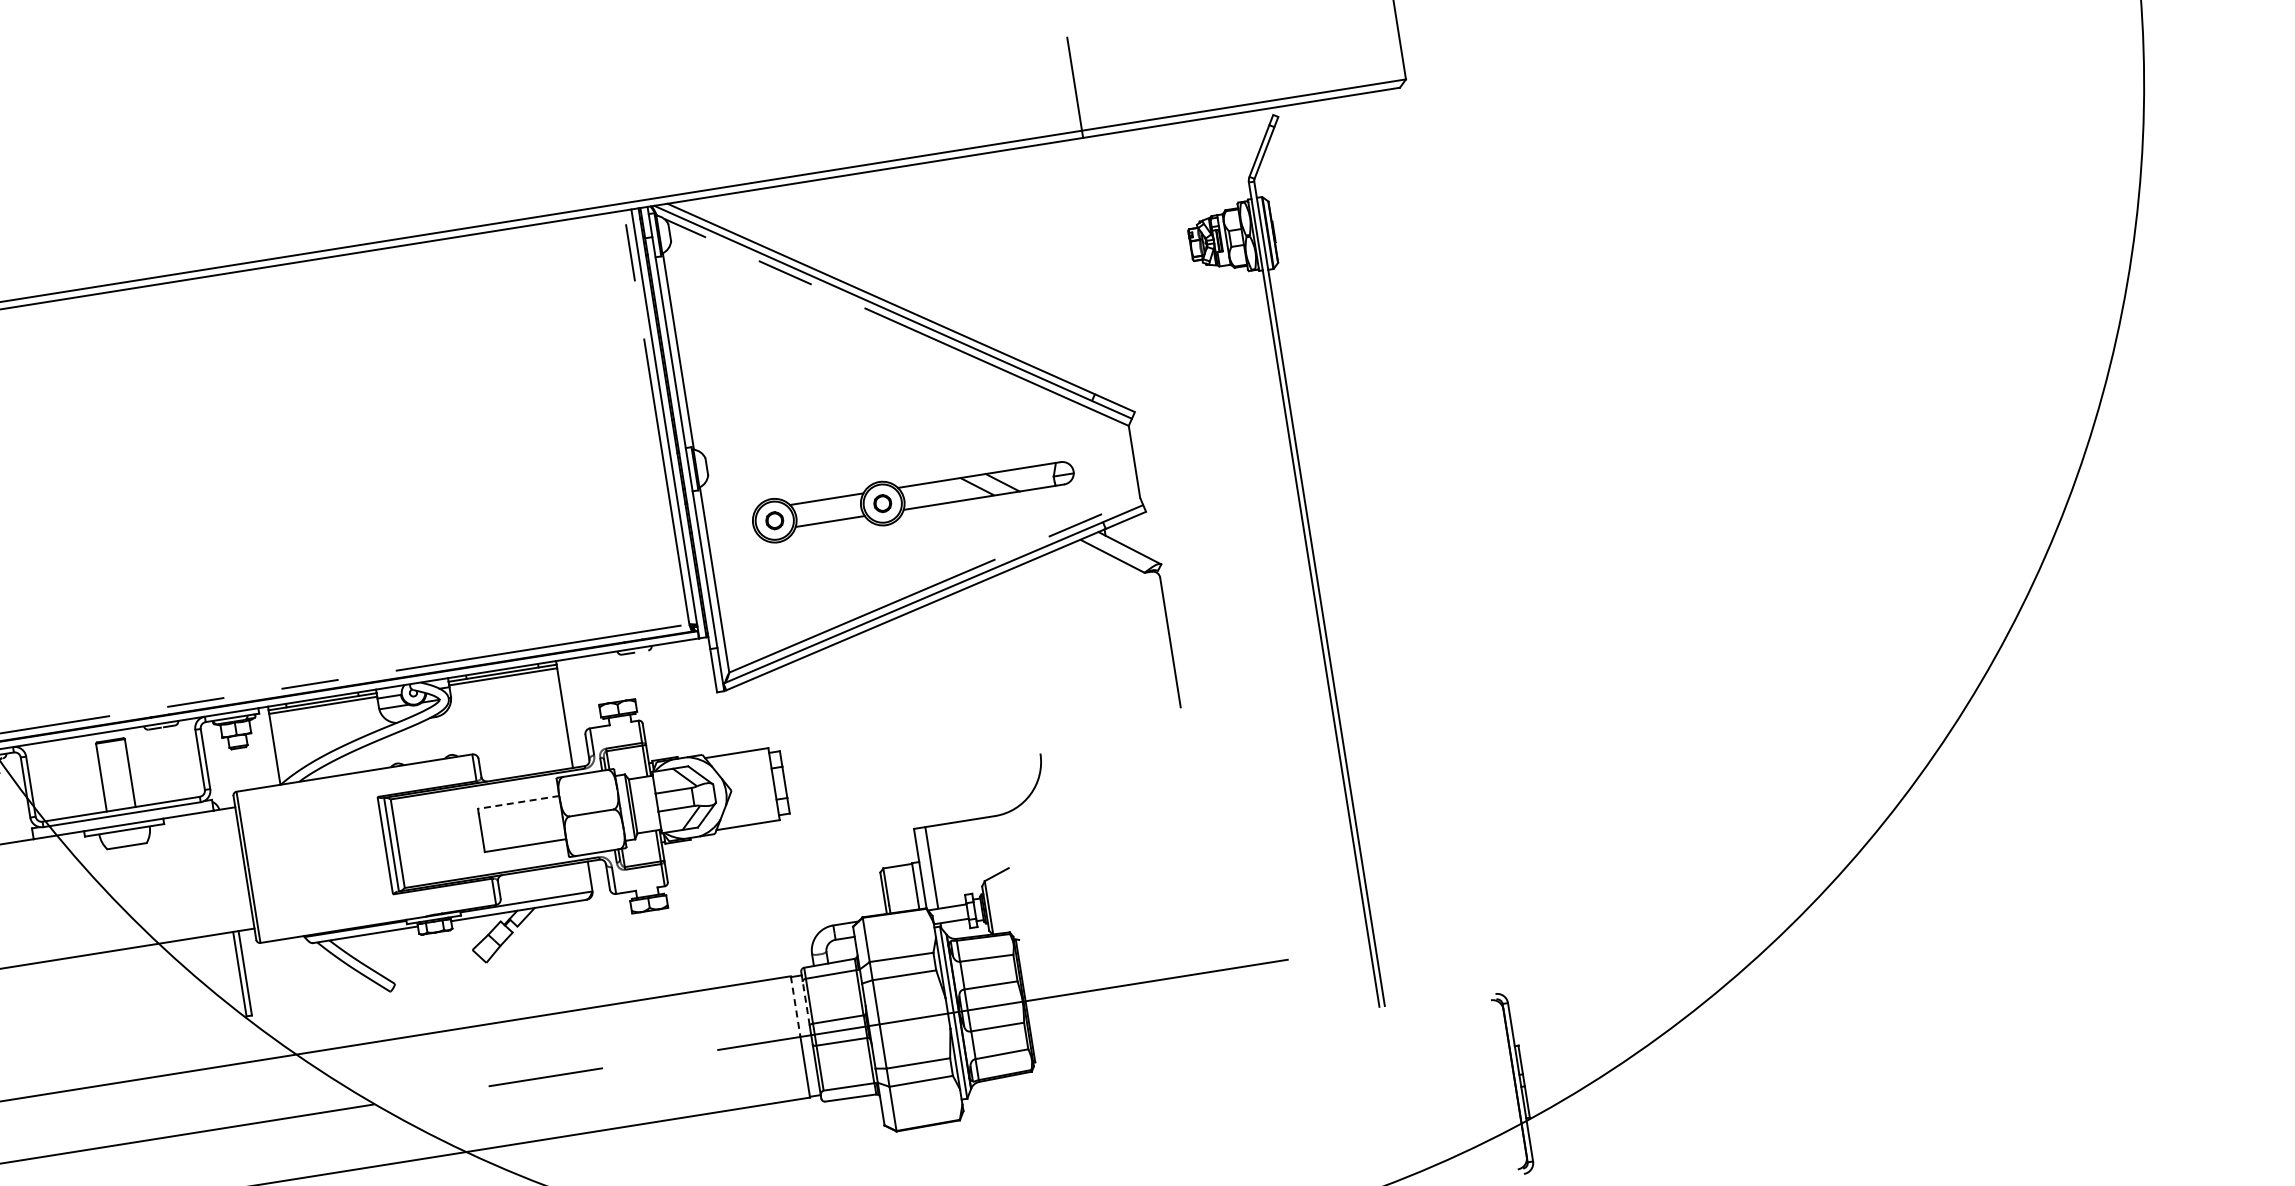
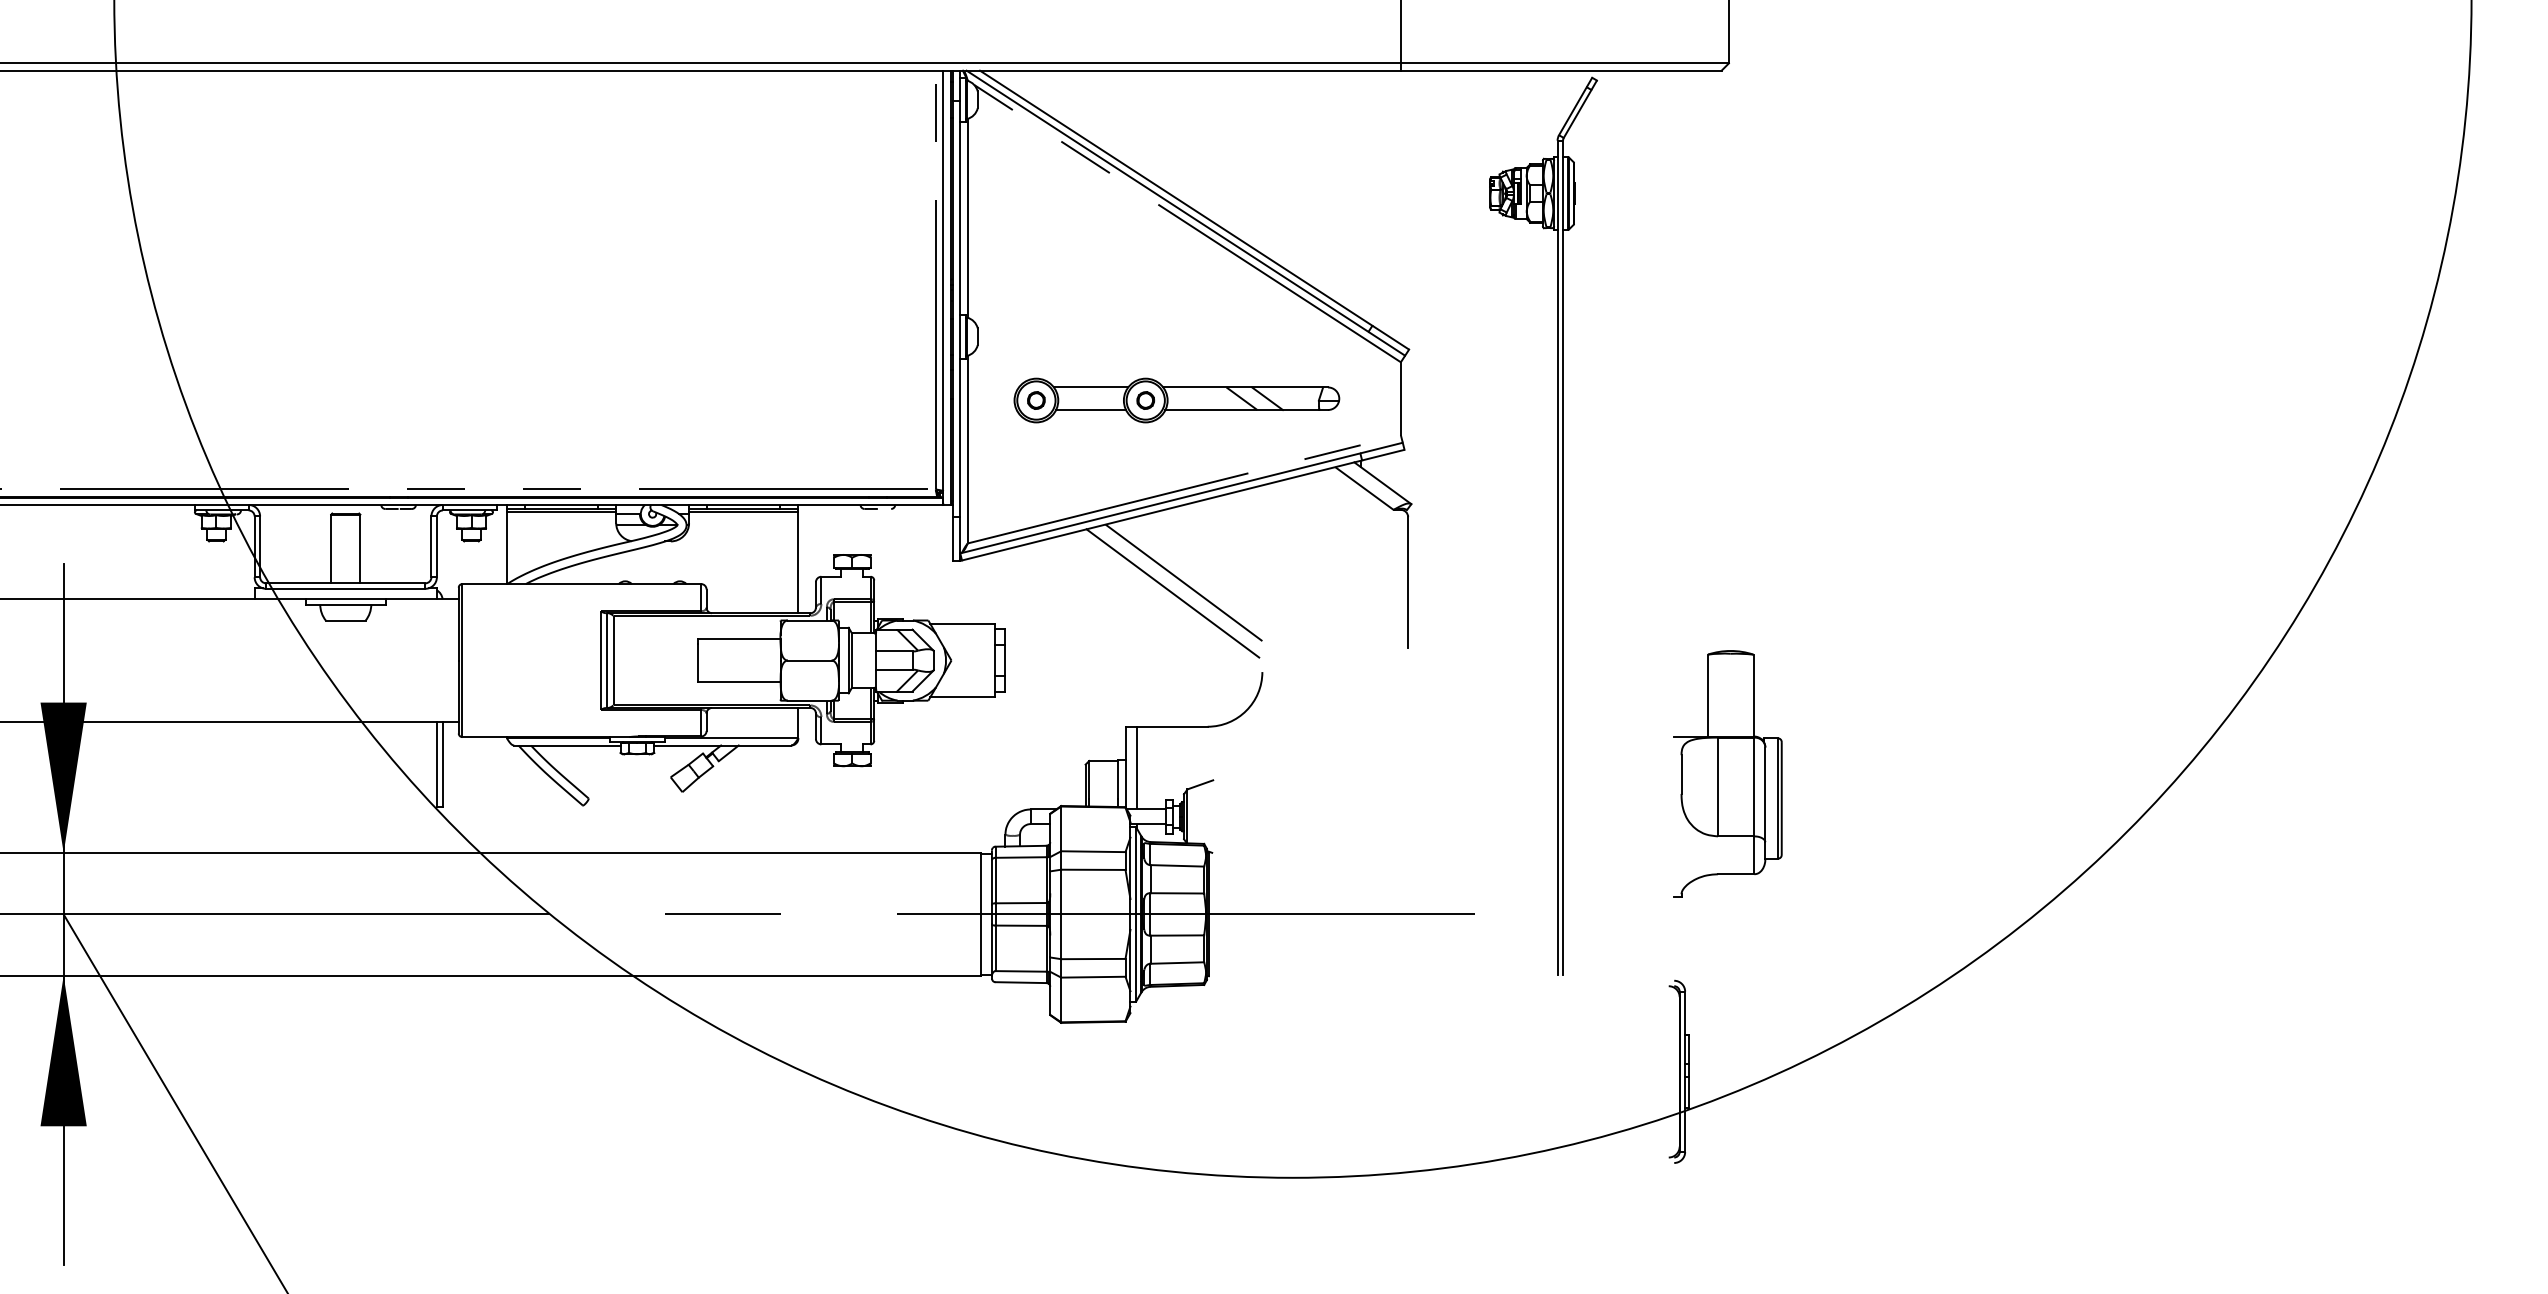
line: (948, 677) -> (1183, 582), added
line: (939, 690) -> (1172, 593), added
part: (1515, 780) -> (1727, 773), added
line: (517, 802) -> (738, 638), dashed -> solid
line: (805, 1002) -> (991, 881), dashed -> solid
line: (796, 1007) -> (981, 884), dashed -> solid

